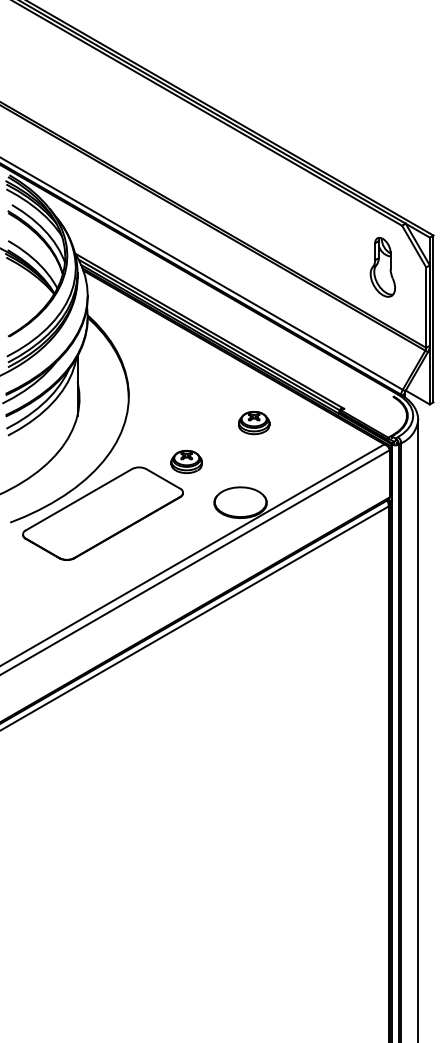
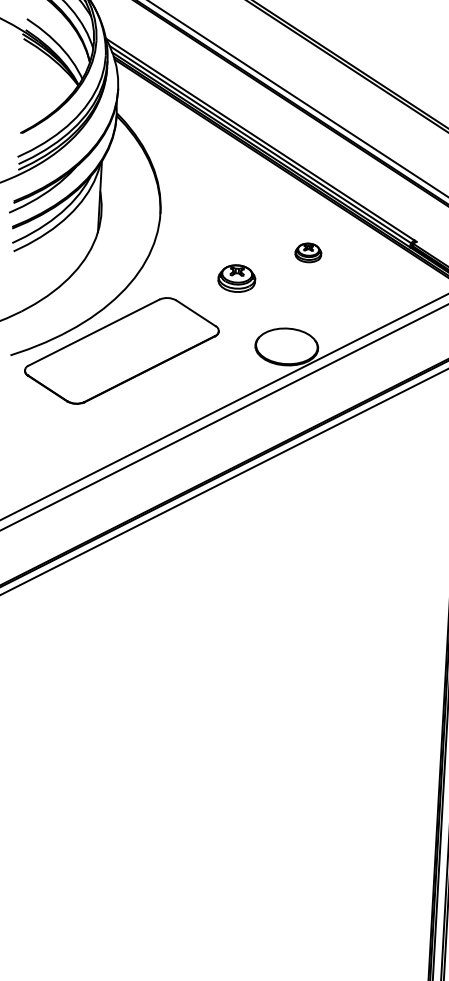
part: (254, 423) -> (308, 253), size x0.7
part: (186, 461) -> (236, 278), moved

